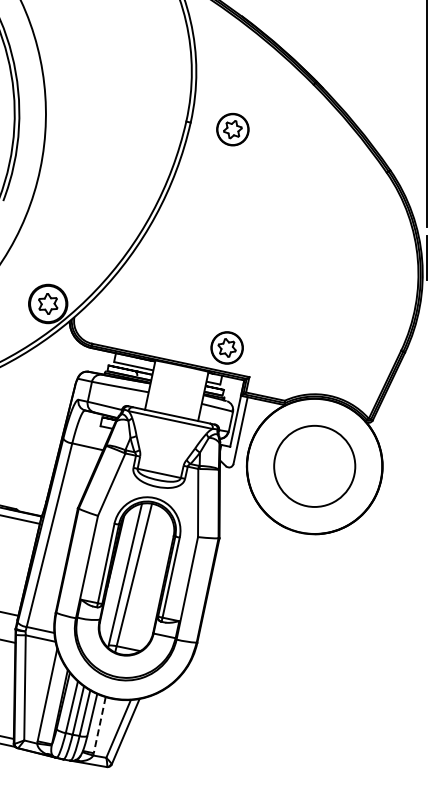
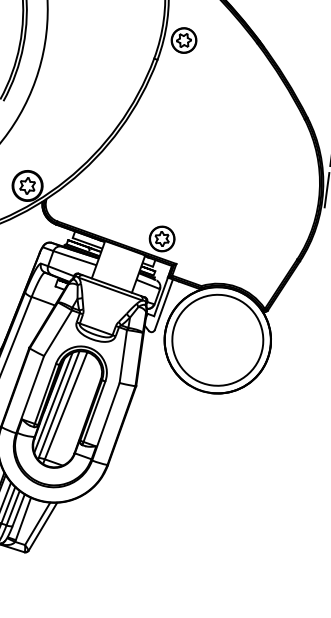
part: (232, 129) -> (183, 40), moved
circle: (314, 466) -> (217, 340), size x1.43
line: (117, 573) -> (53, 402), added
line: (99, 725) -> (23, 519), dashed -> solid

